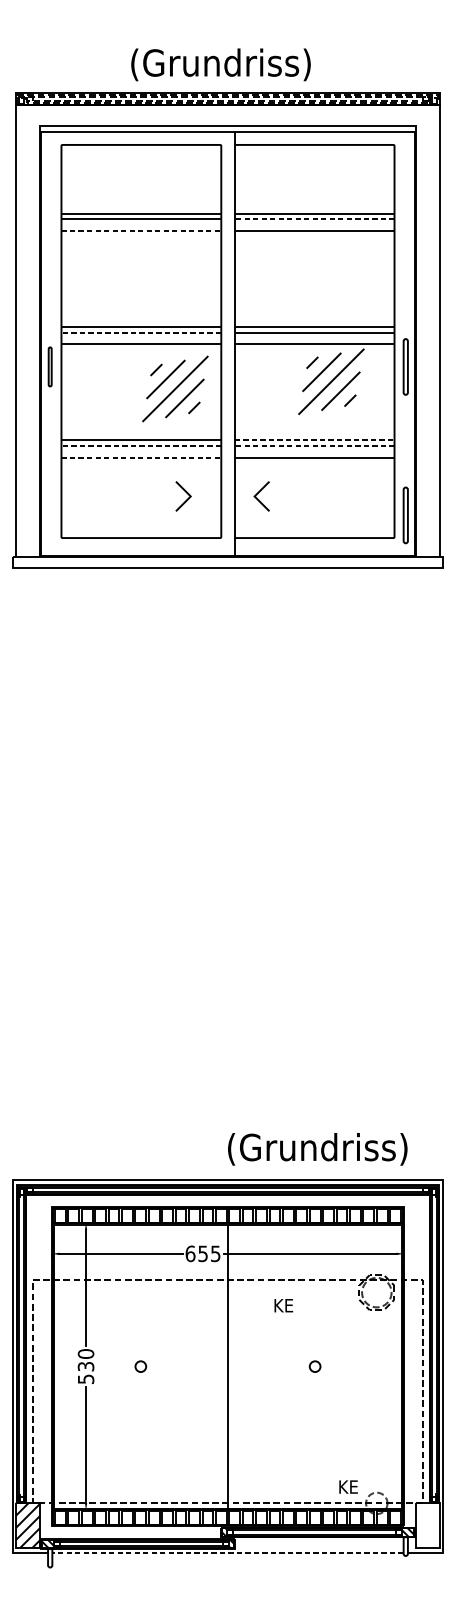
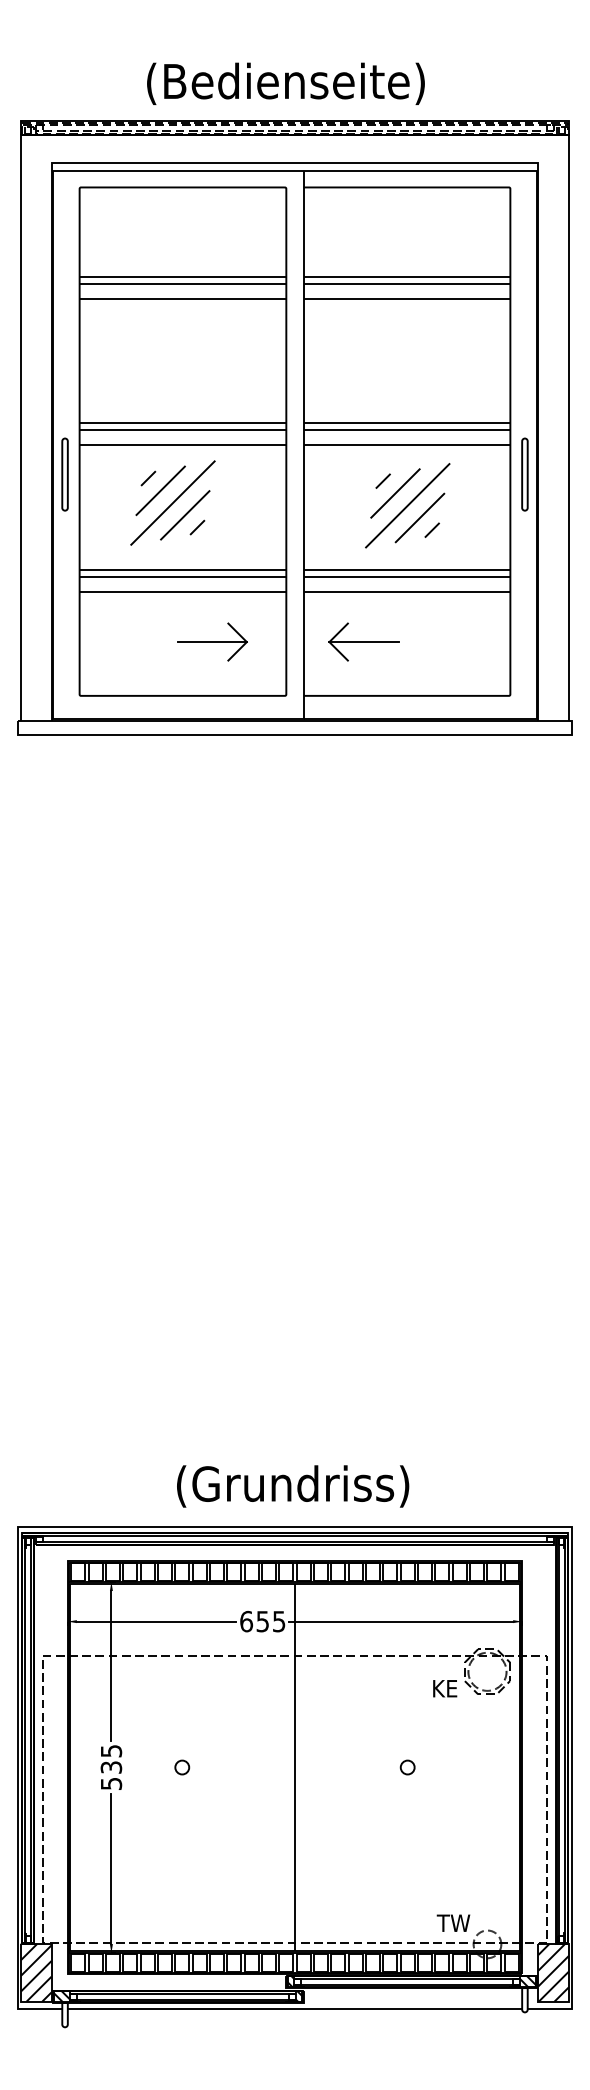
text: (220, 64) -> (285, 83), (Grundriss) -> (Bedienseite)
line: (314, 219) -> (406, 283), dashed -> solid
line: (141, 231) -> (183, 299), dashed -> solid
line: (141, 332) -> (182, 430), dashed -> solid
part: (49, 366) -> (64, 474), size x1.43
part: (331, 381) -> (407, 505), moved
part: (175, 388) -> (172, 502), moved
line: (314, 440) -> (407, 569), dashed -> solid
line: (141, 445) -> (182, 576), dashed -> solid
line: (314, 445) -> (406, 576), dashed -> solid
line: (141, 457) -> (183, 591), dashed -> solid
line: (163, 496) -> (211, 642), added
line: (280, 496) -> (363, 642), added
part: (405, 515) -> (524, 666), removed
text: (318, 1149) -> (293, 1486), moved
text: (284, 1305) -> (445, 1688), moved
text: (86, 1353) -> (111, 1750), 530 -> 535
text: (350, 1486) -> (453, 1922), KE -> TW
hatch: (427, 1525) -> (553, 1972), added
line: (227, 1552) -> (294, 2008), dashed -> solid

